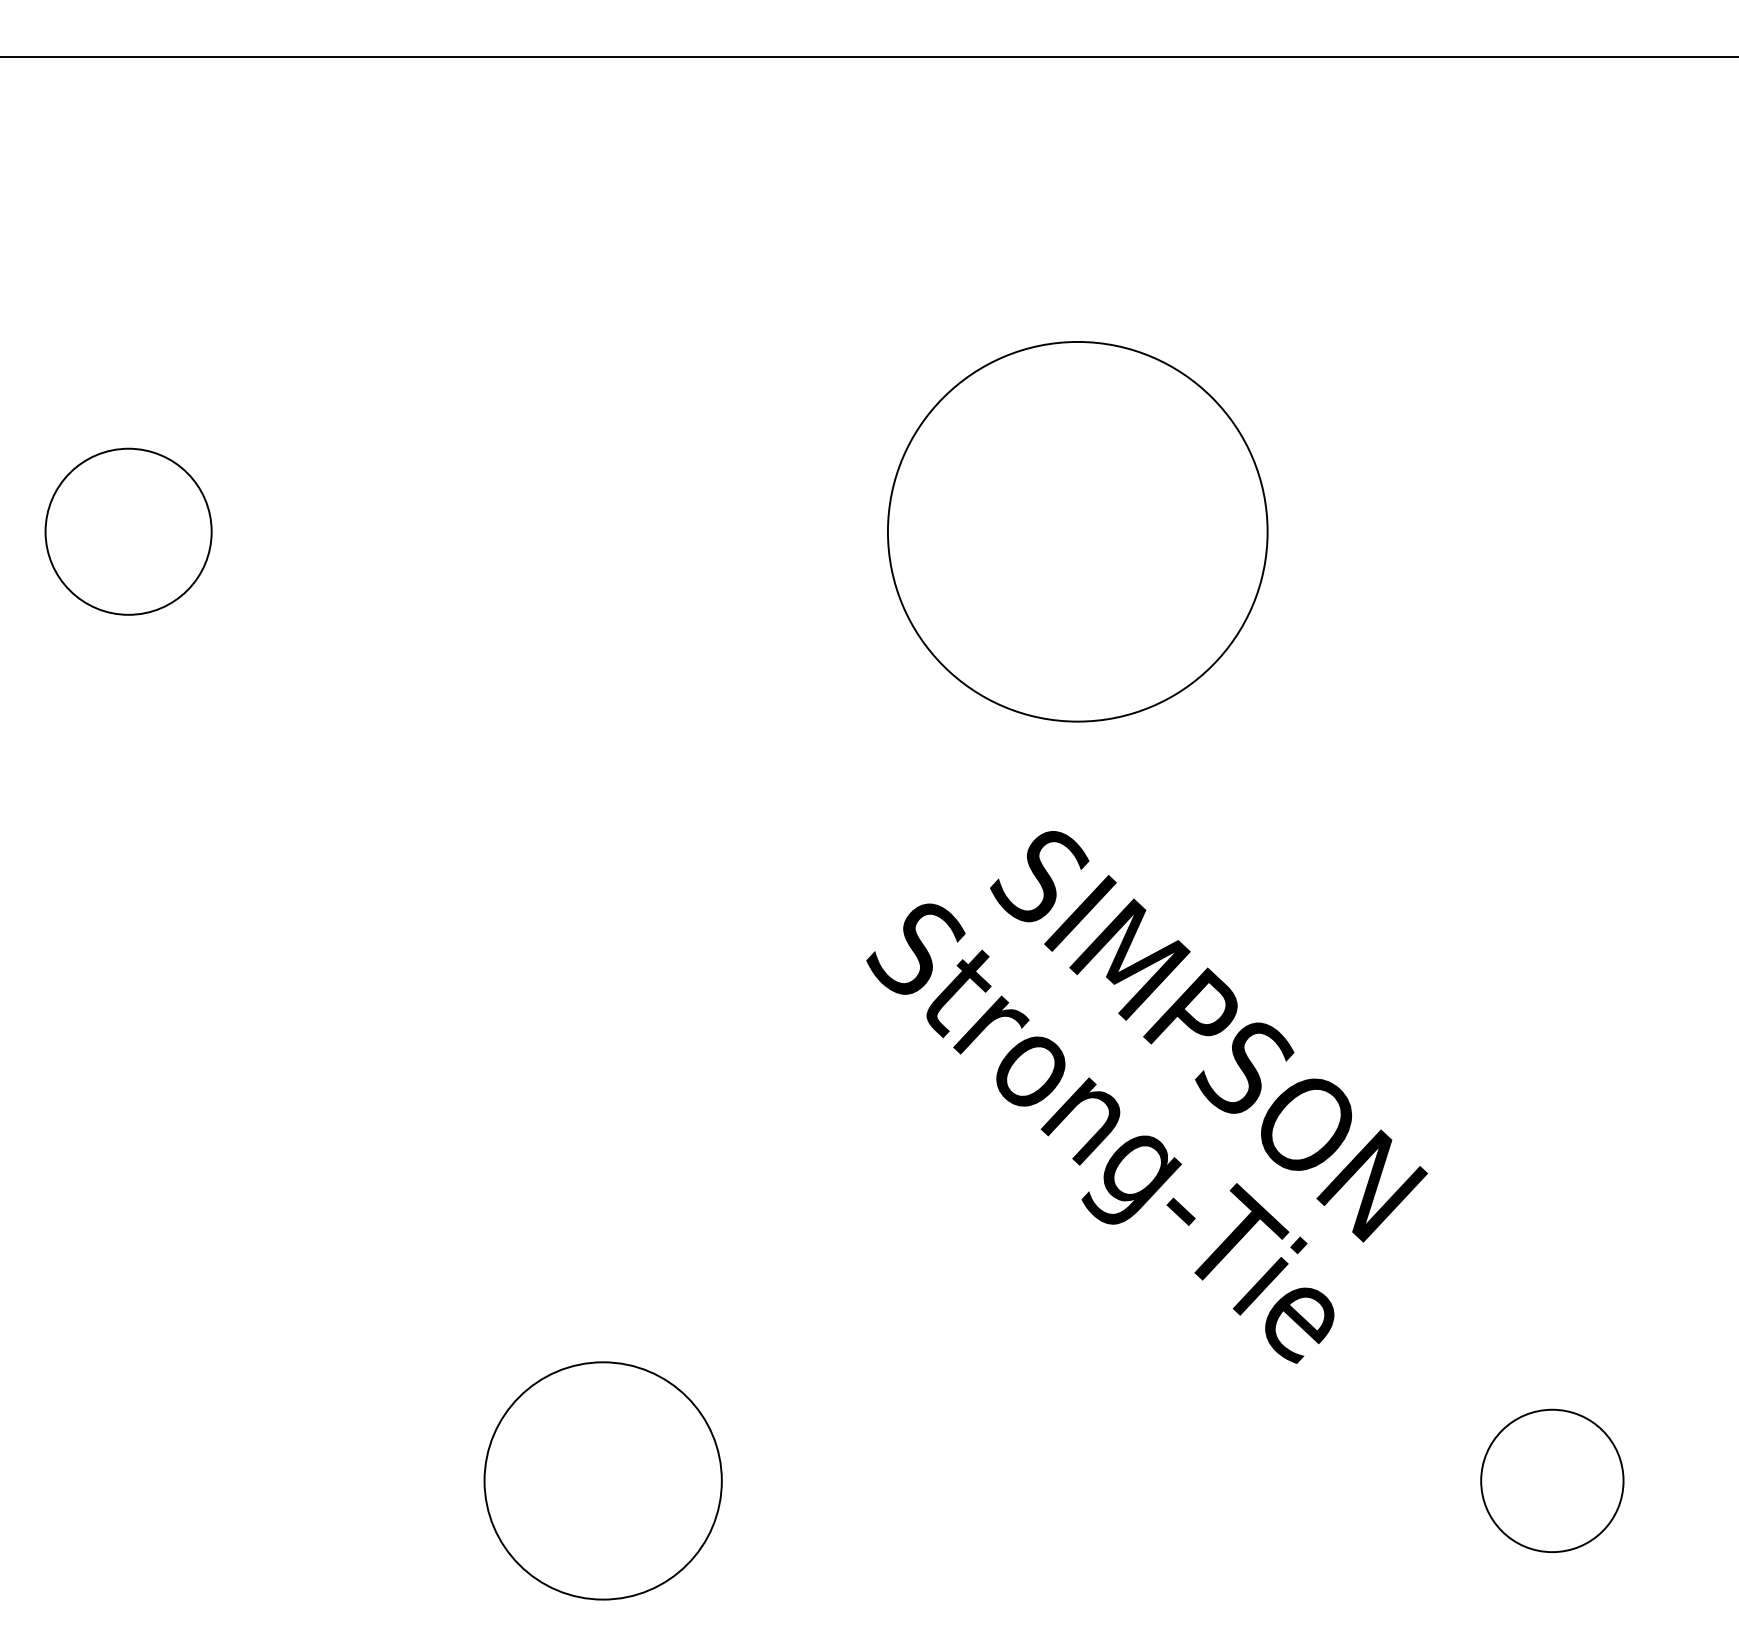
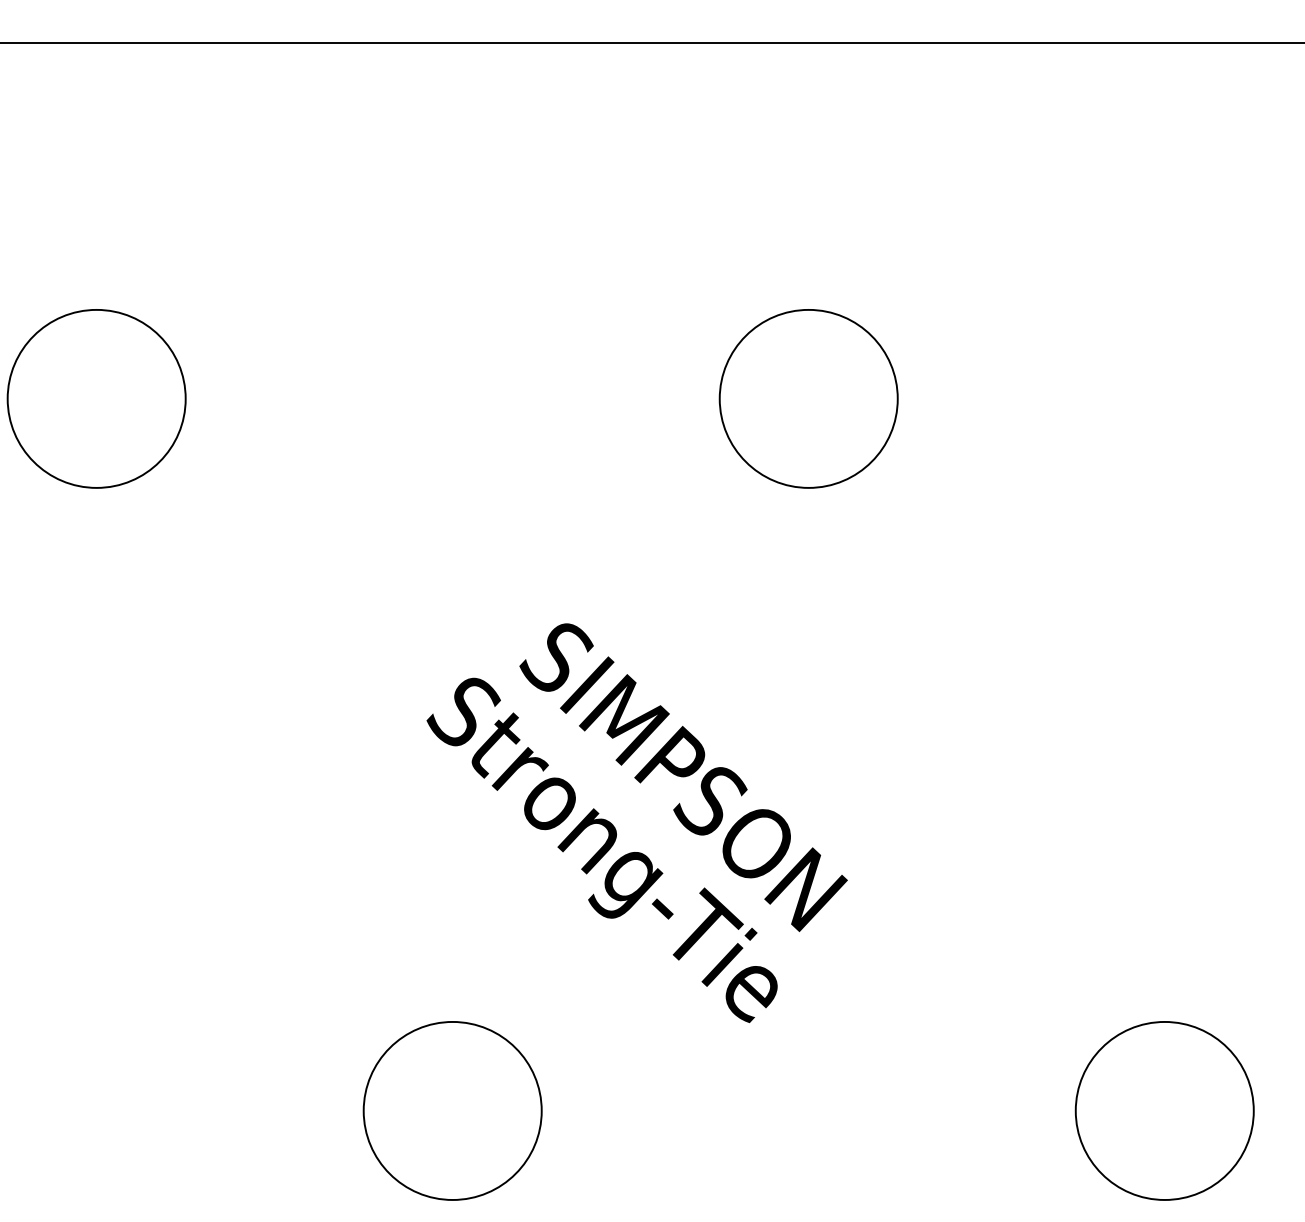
circle: (128, 531) -> (96, 398), size x1.43
circle: (1077, 531) -> (808, 398), size x0.62
text: (1146, 1097) -> (636, 823), moved
circle: (1552, 1480) -> (1164, 1110), size x1.67

